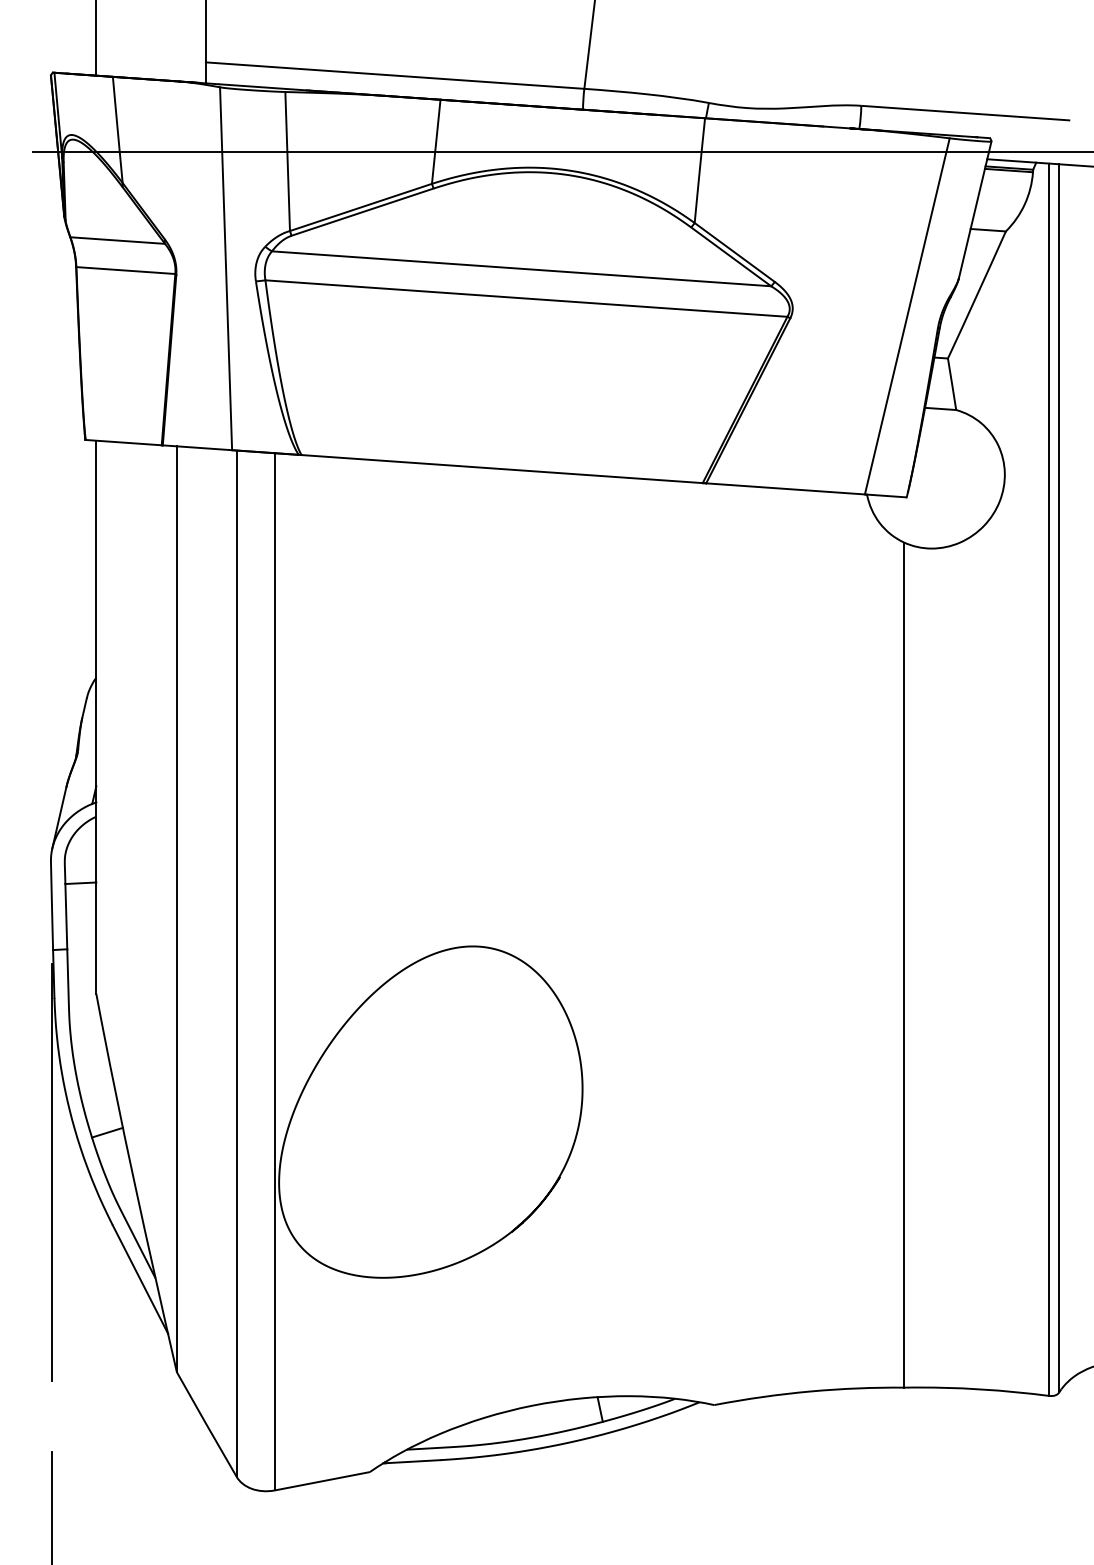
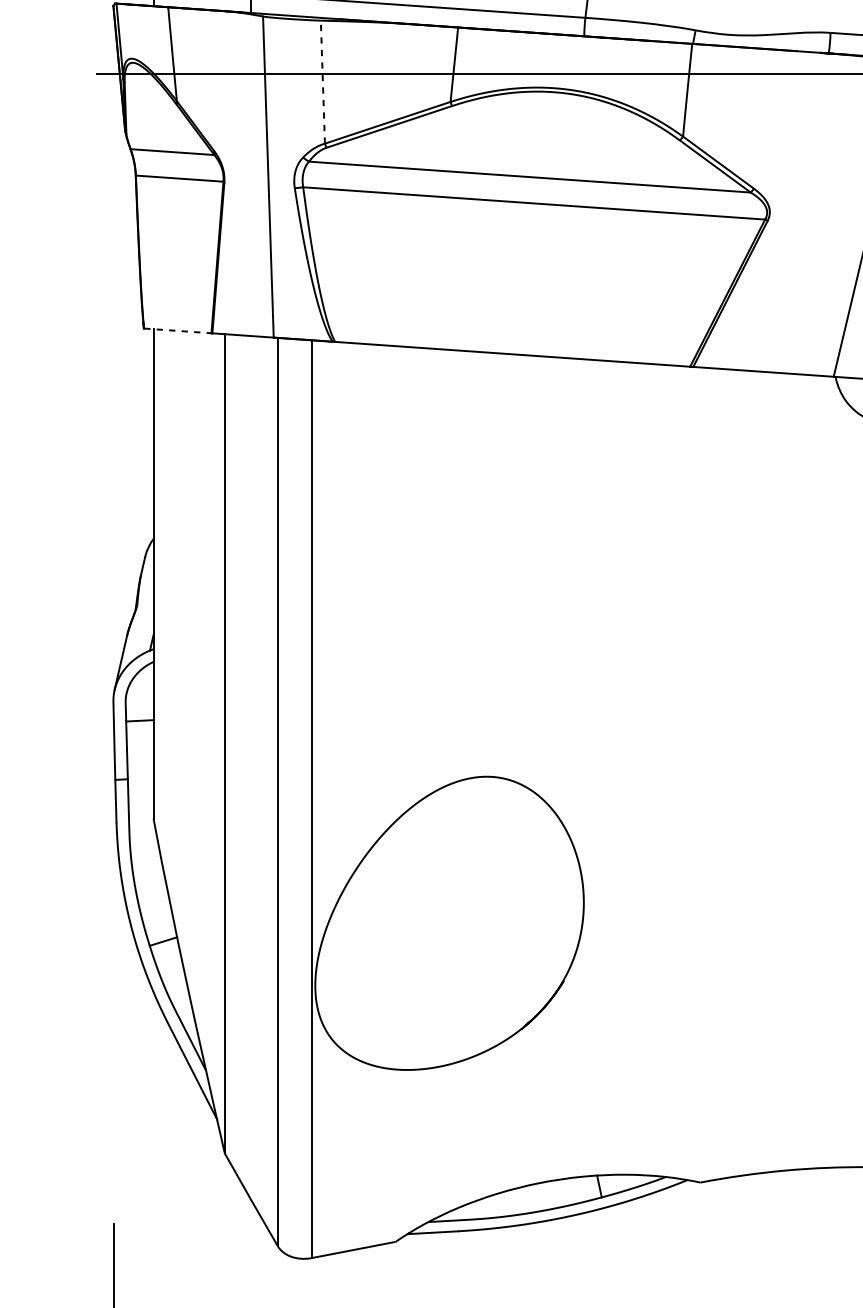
line: (287, 161) -> (322, 82), solid -> dashed
line: (124, 442) -> (178, 330), solid -> dashed
line: (51, 1172) -> (113, 976), removed

